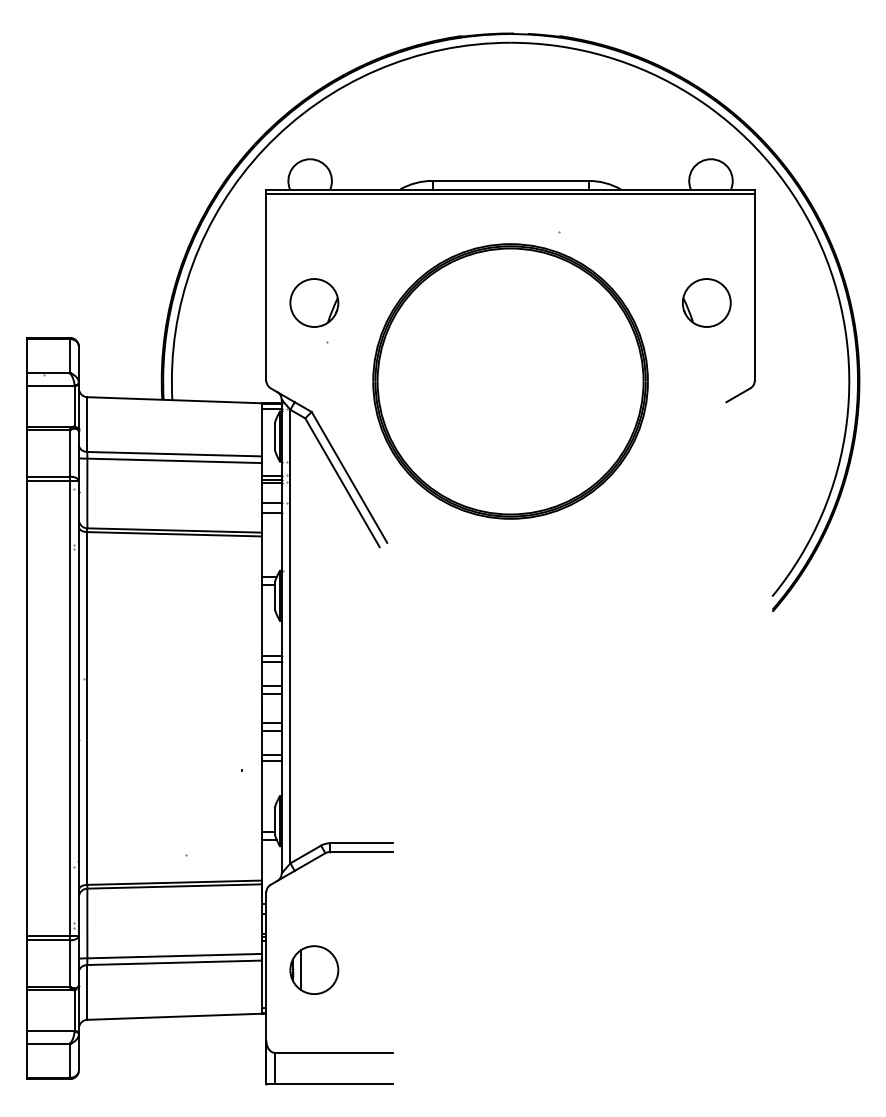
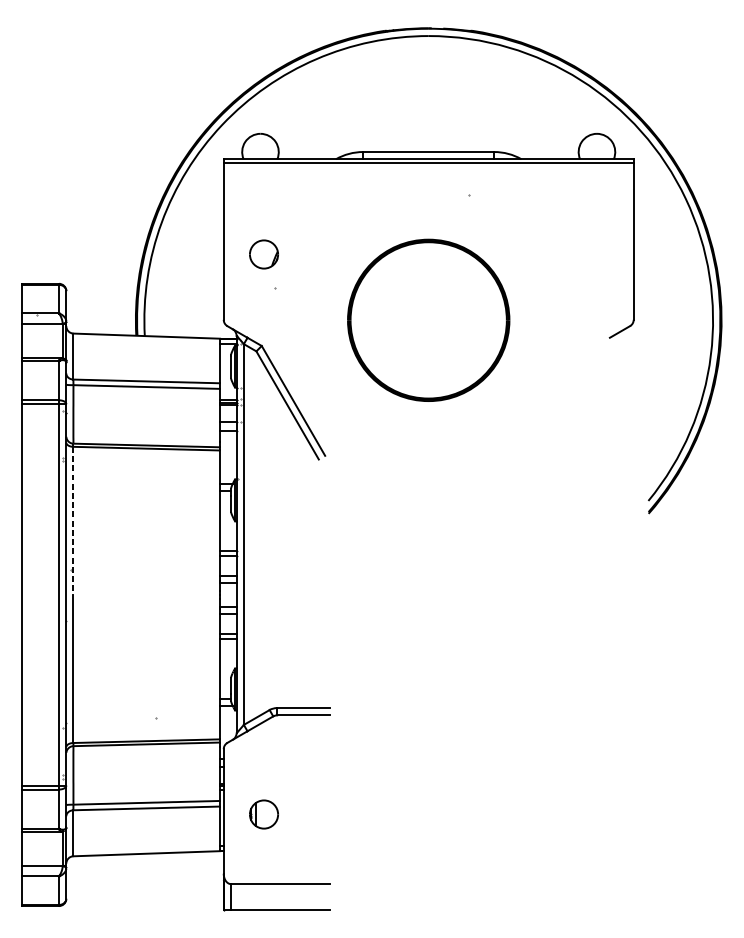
part: (314, 302) -> (264, 254), size x0.7
part: (706, 302) -> (593, 254), removed
part: (510, 381) -> (428, 320), size x0.7
line: (87, 620) -> (73, 521), solid -> dashed
part: (314, 969) -> (264, 814), size x0.7

